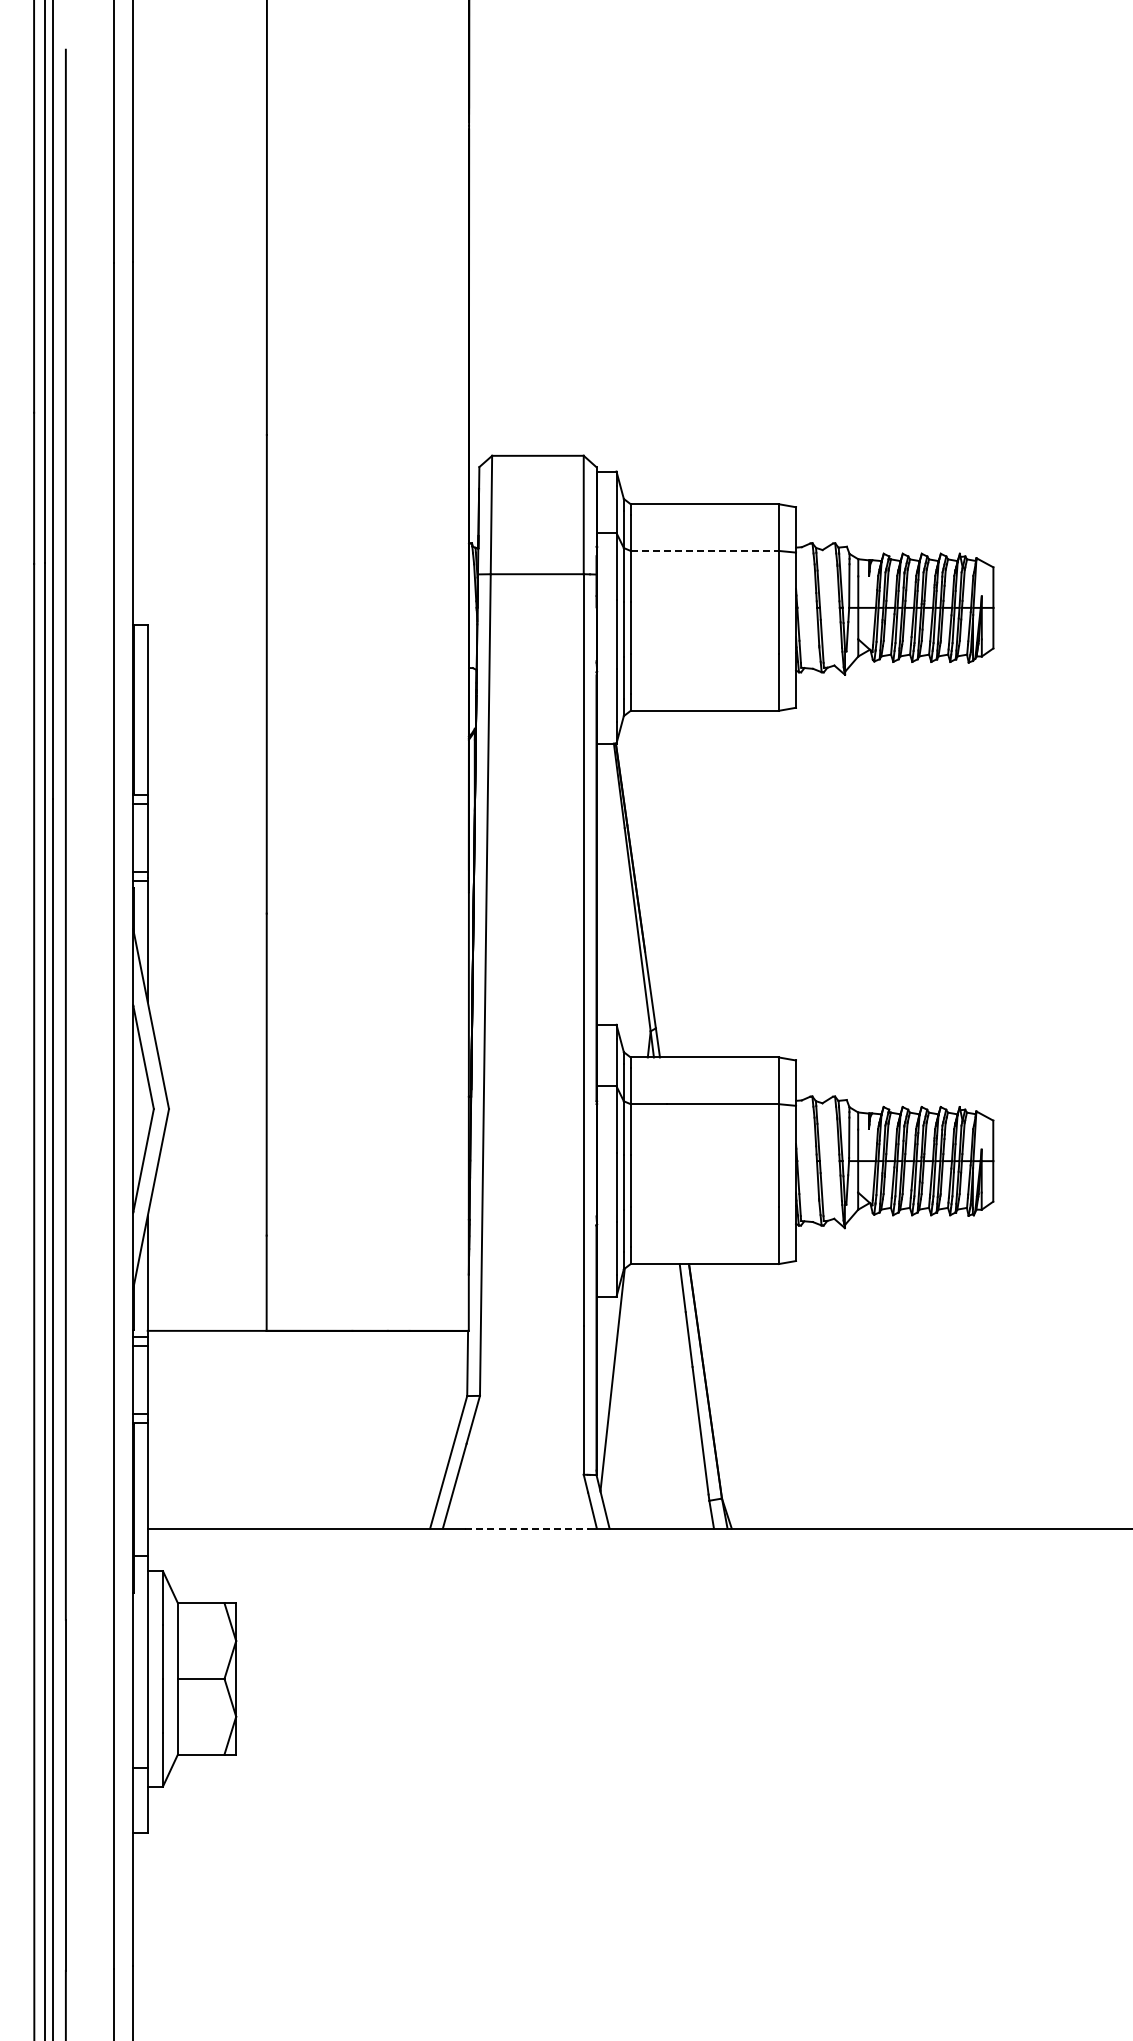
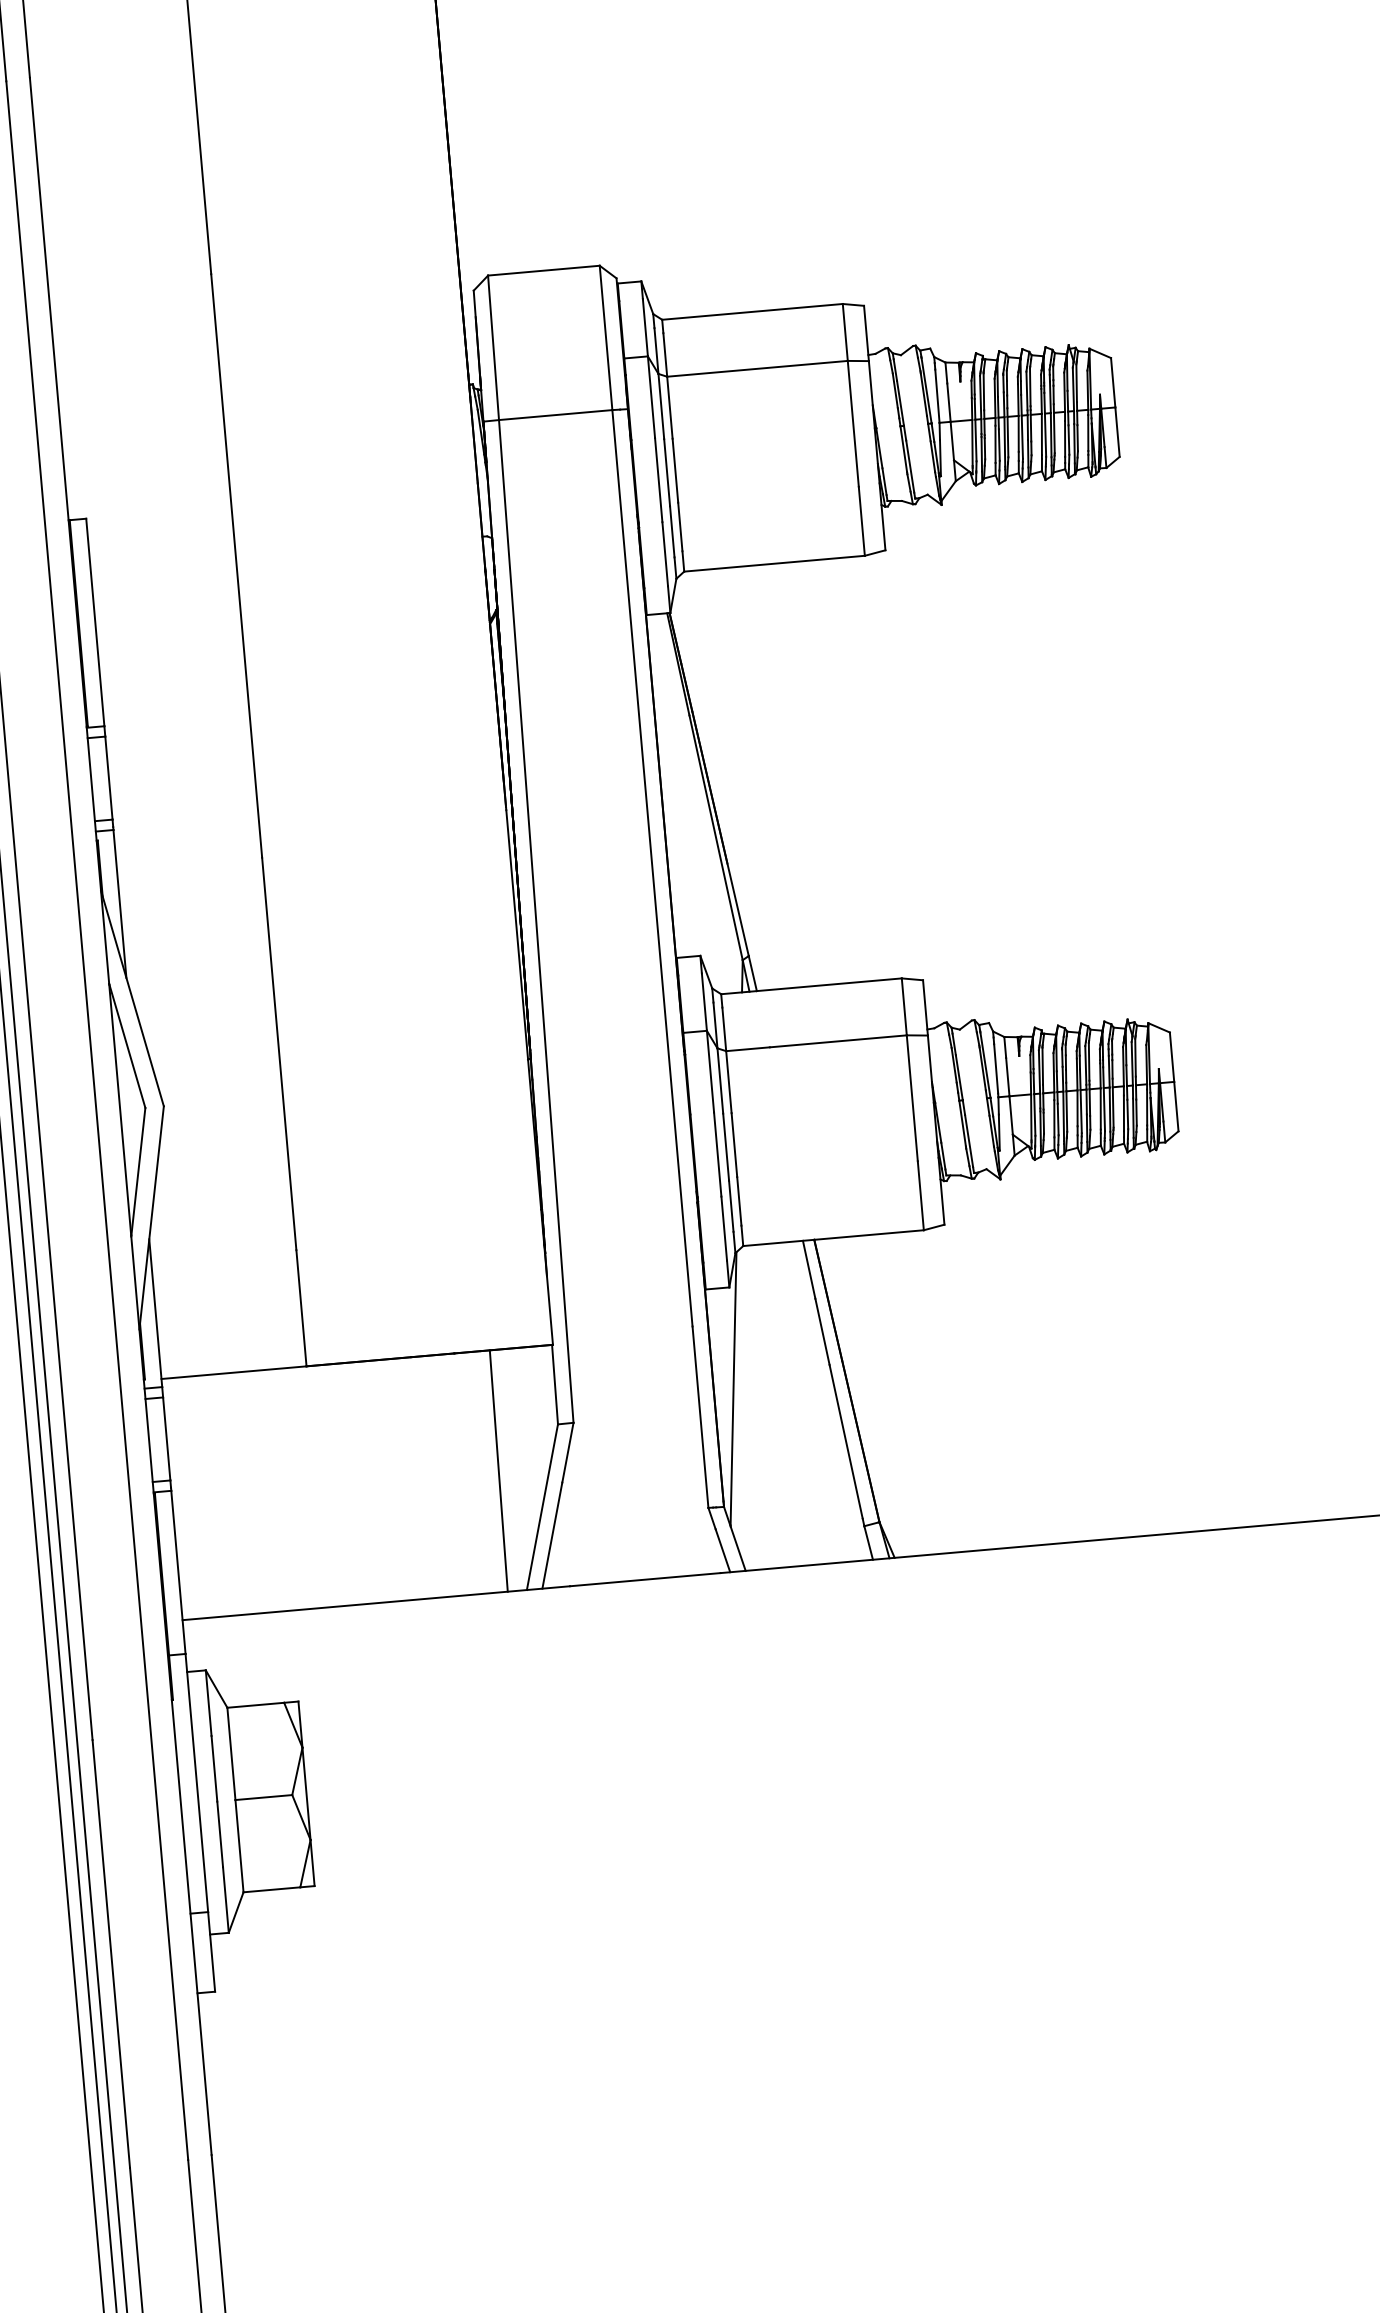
line: (705, 550) -> (758, 368), dashed -> solid
line: (415, 1429) -> (498, 1470), added
line: (527, 1528) -> (645, 1579), dashed -> solid

